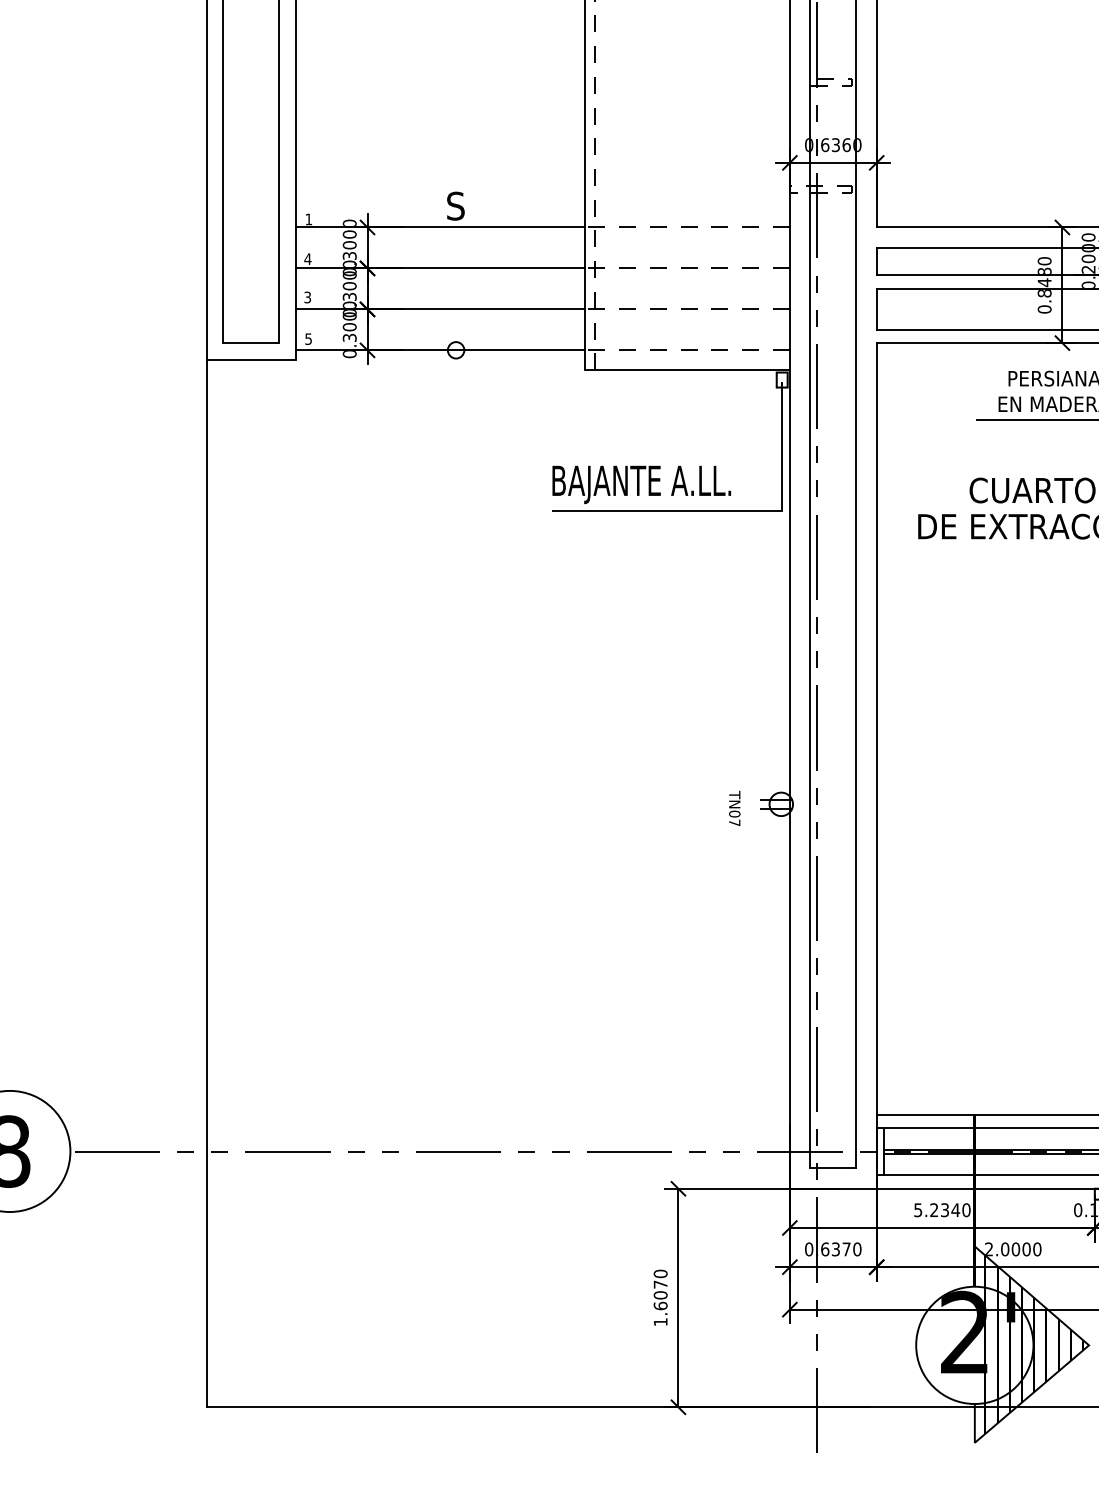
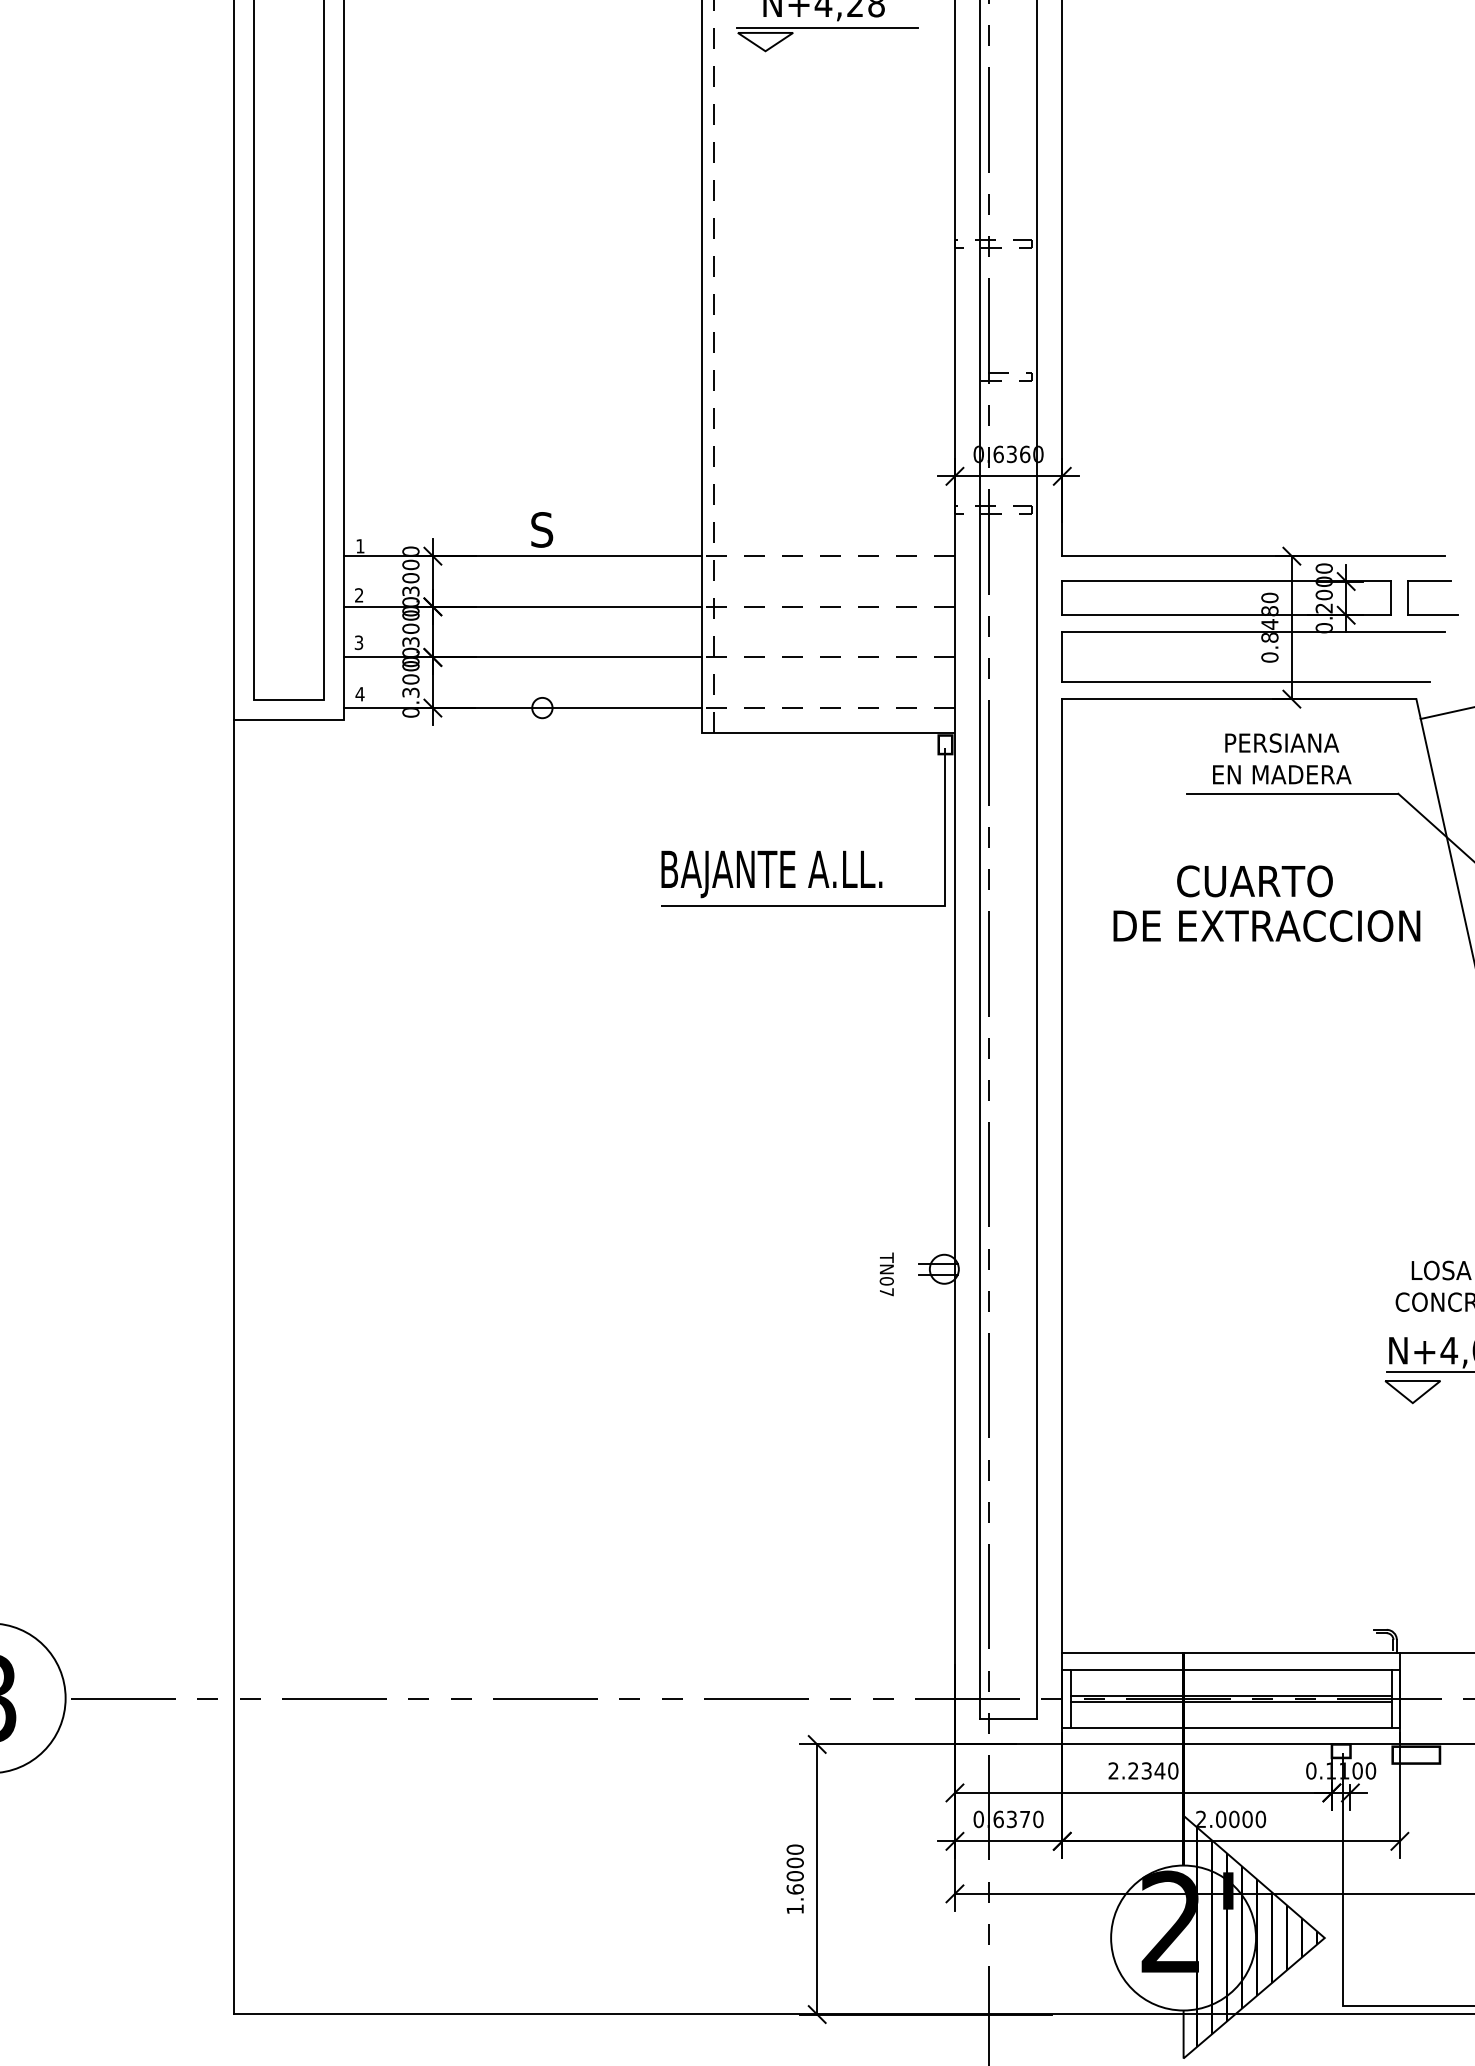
text: (307, 259) -> (358, 595), 4 -> 2
text: (308, 339) -> (359, 694), 5 -> 4
text: (918, 1209) -> (1113, 1770), 5.2340 -> 2.2340
text: (660, 1284) -> (794, 1862), 1.6070 -> 1.6000

